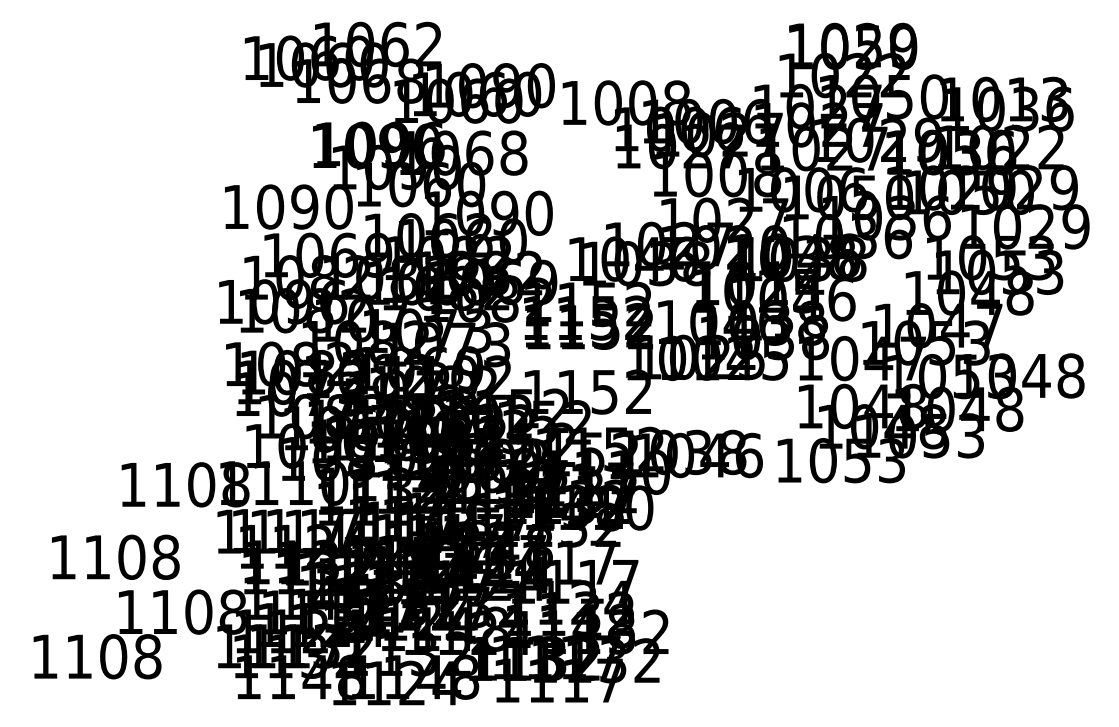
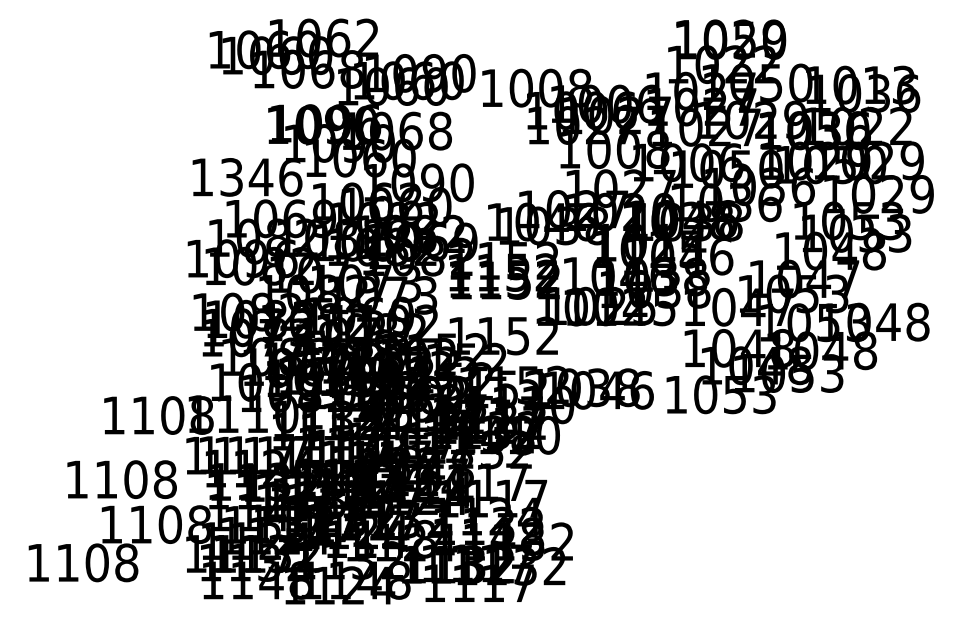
text: (305, 207) -> (261, 177), 1090 -> 1346
text: (115, 557) -> (121, 479), moved

